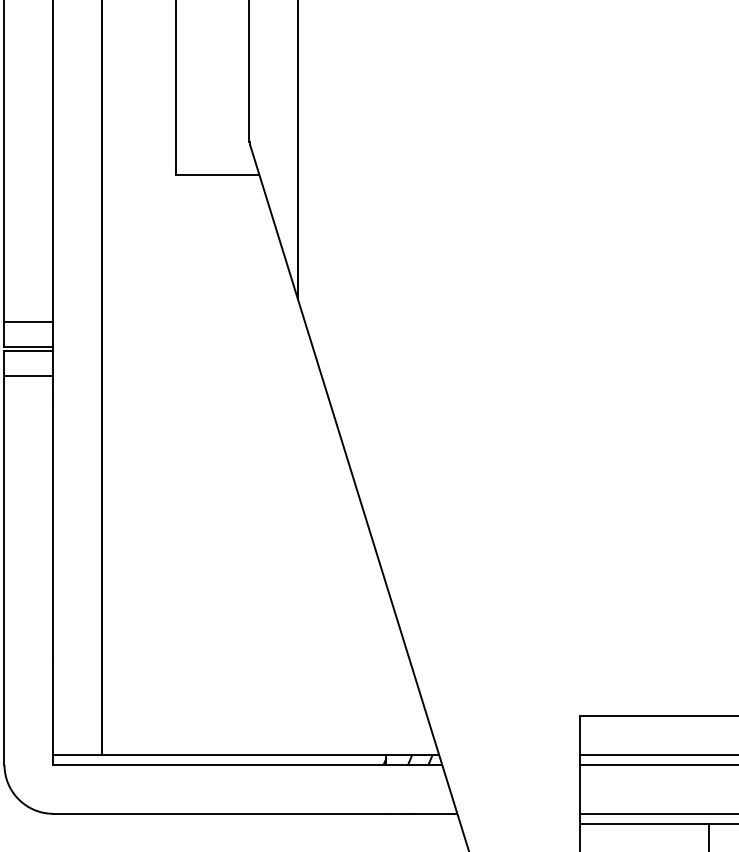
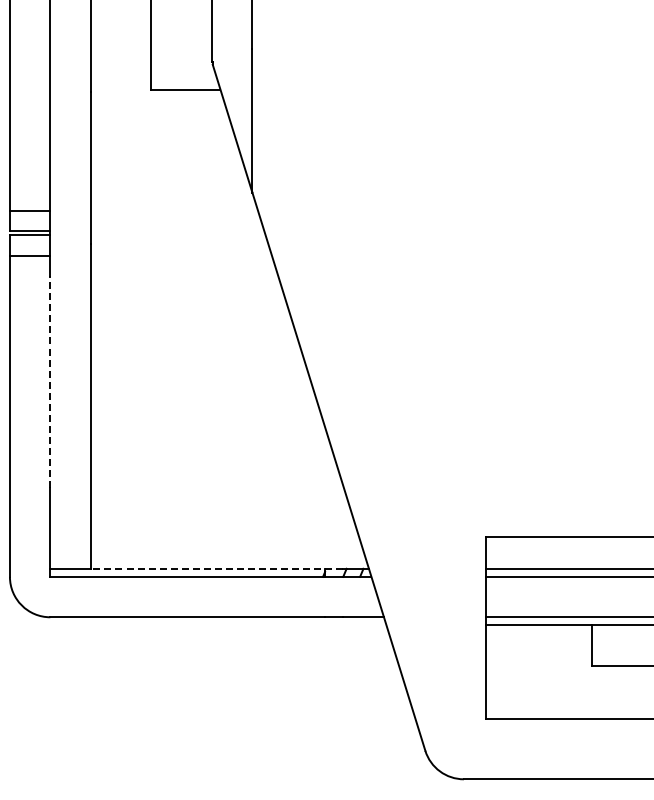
line: (53, 528) -> (50, 381), solid -> dashed
line: (254, 754) -> (216, 568), solid -> dashed

